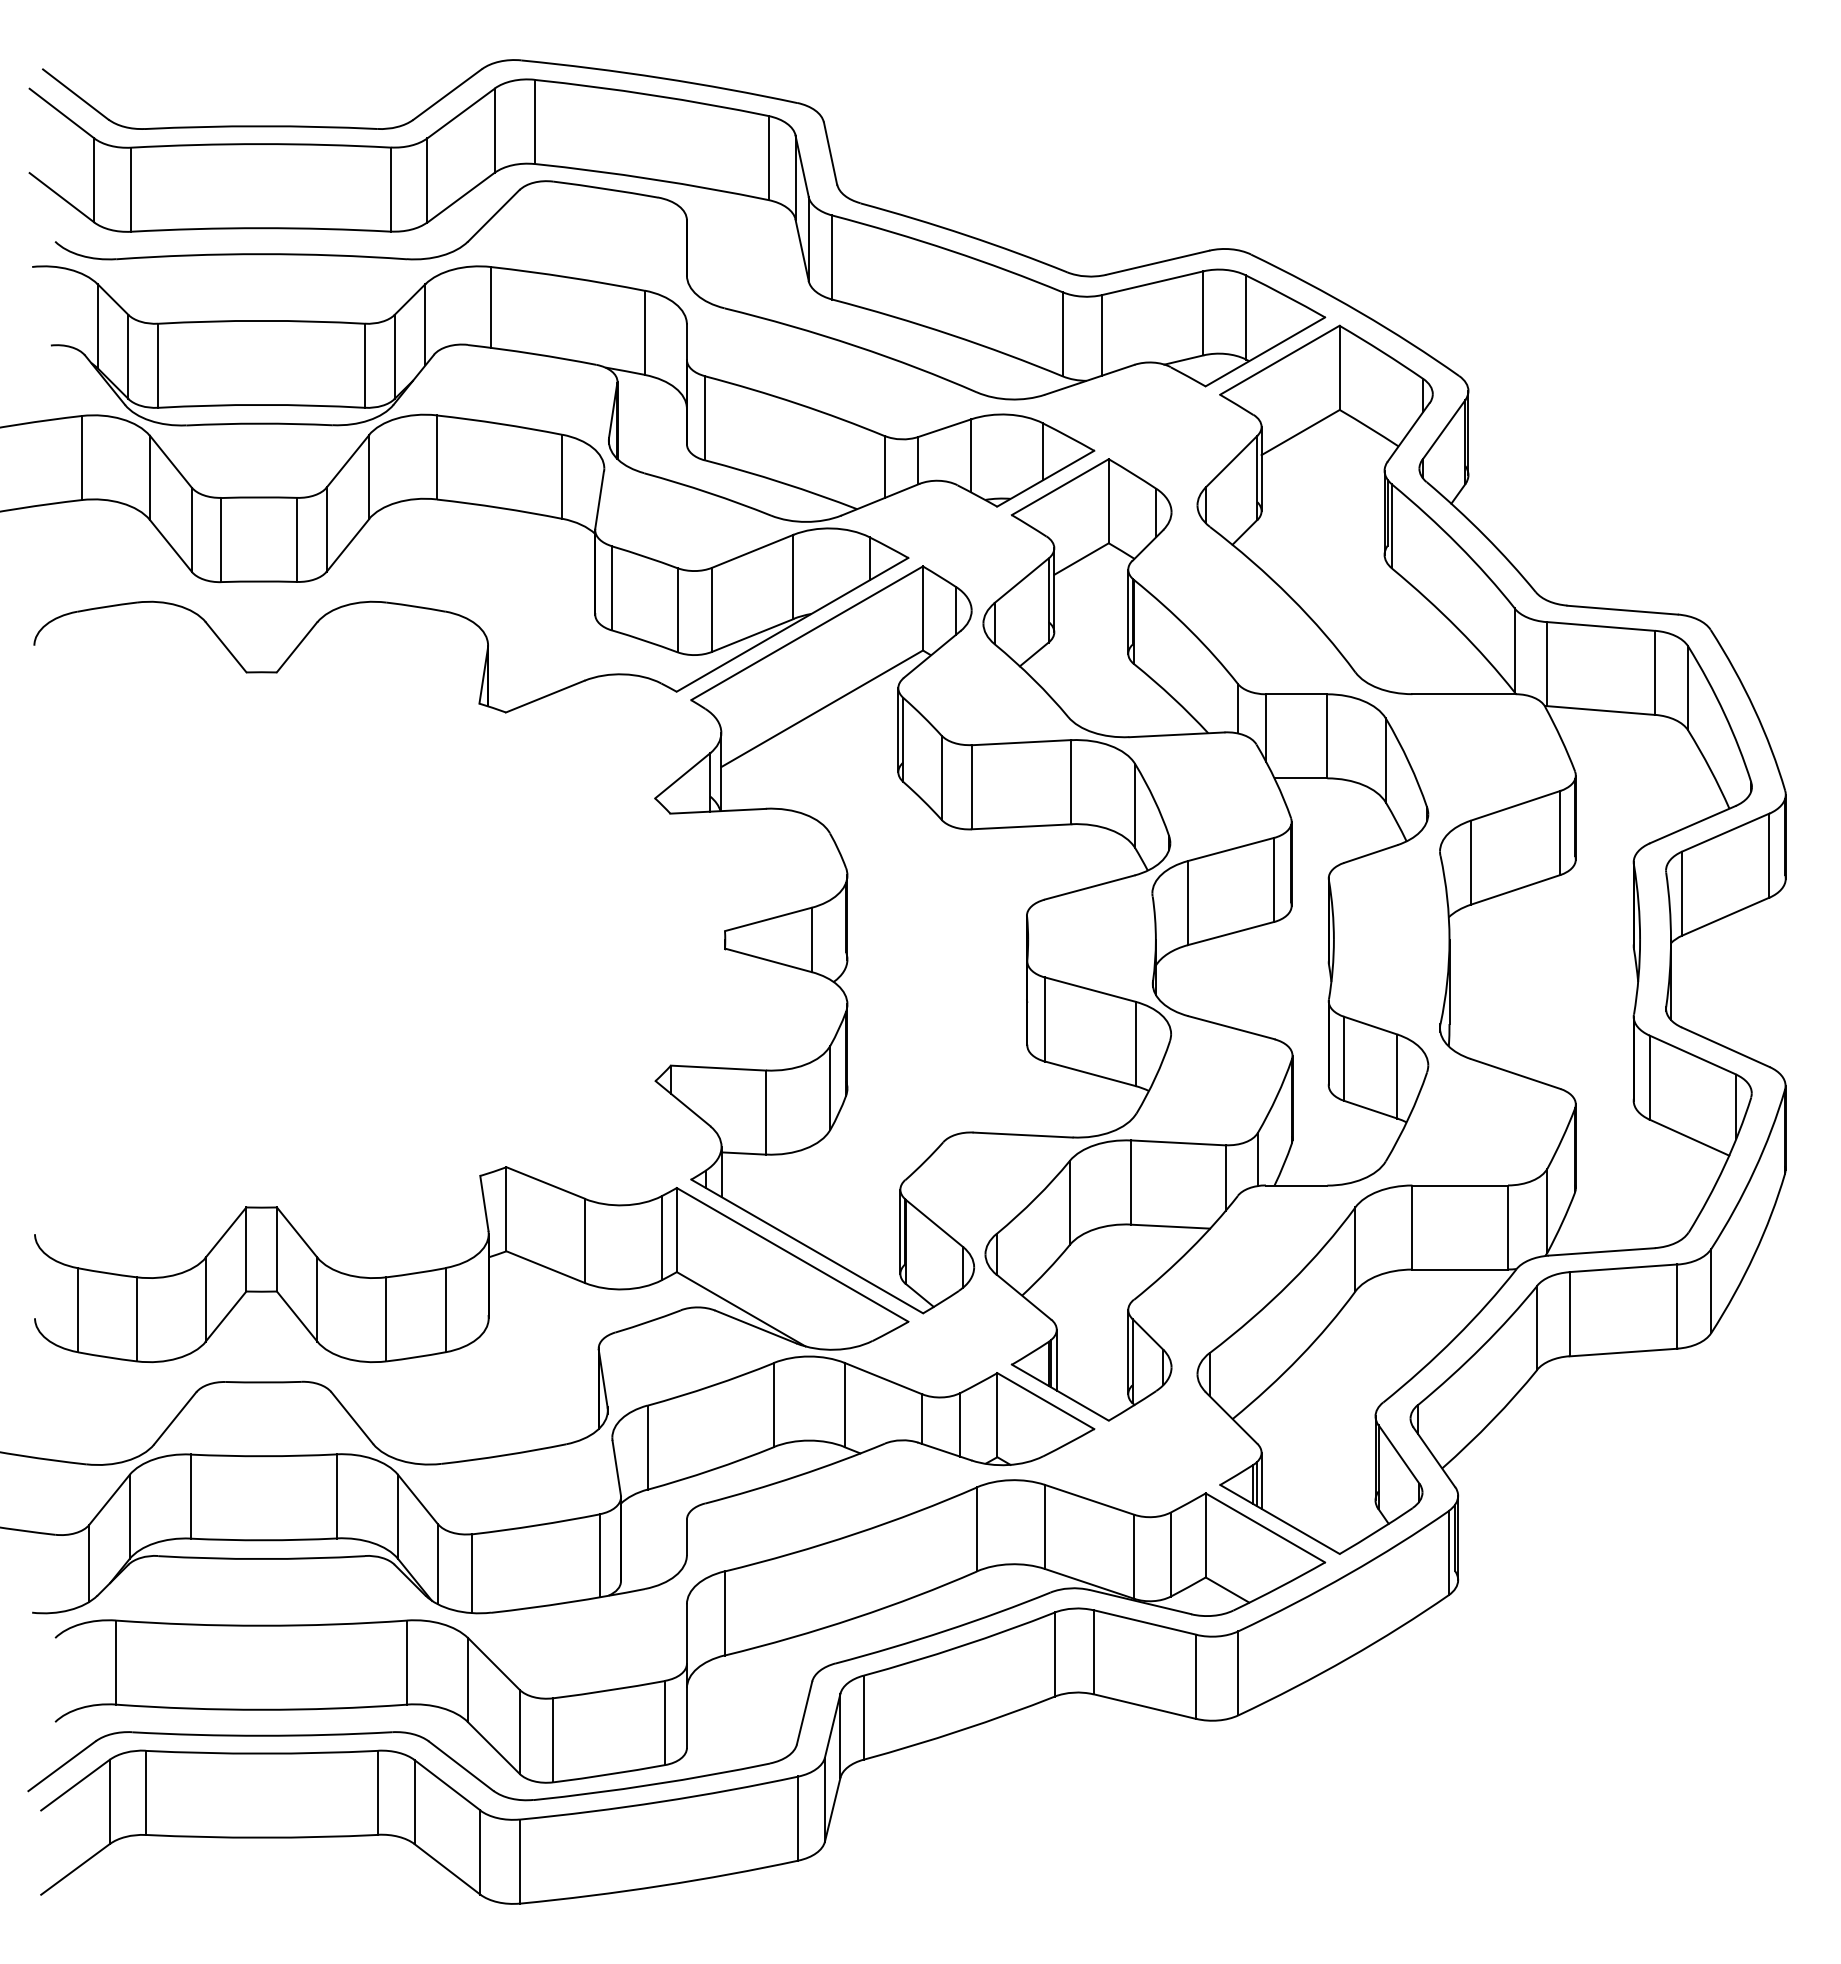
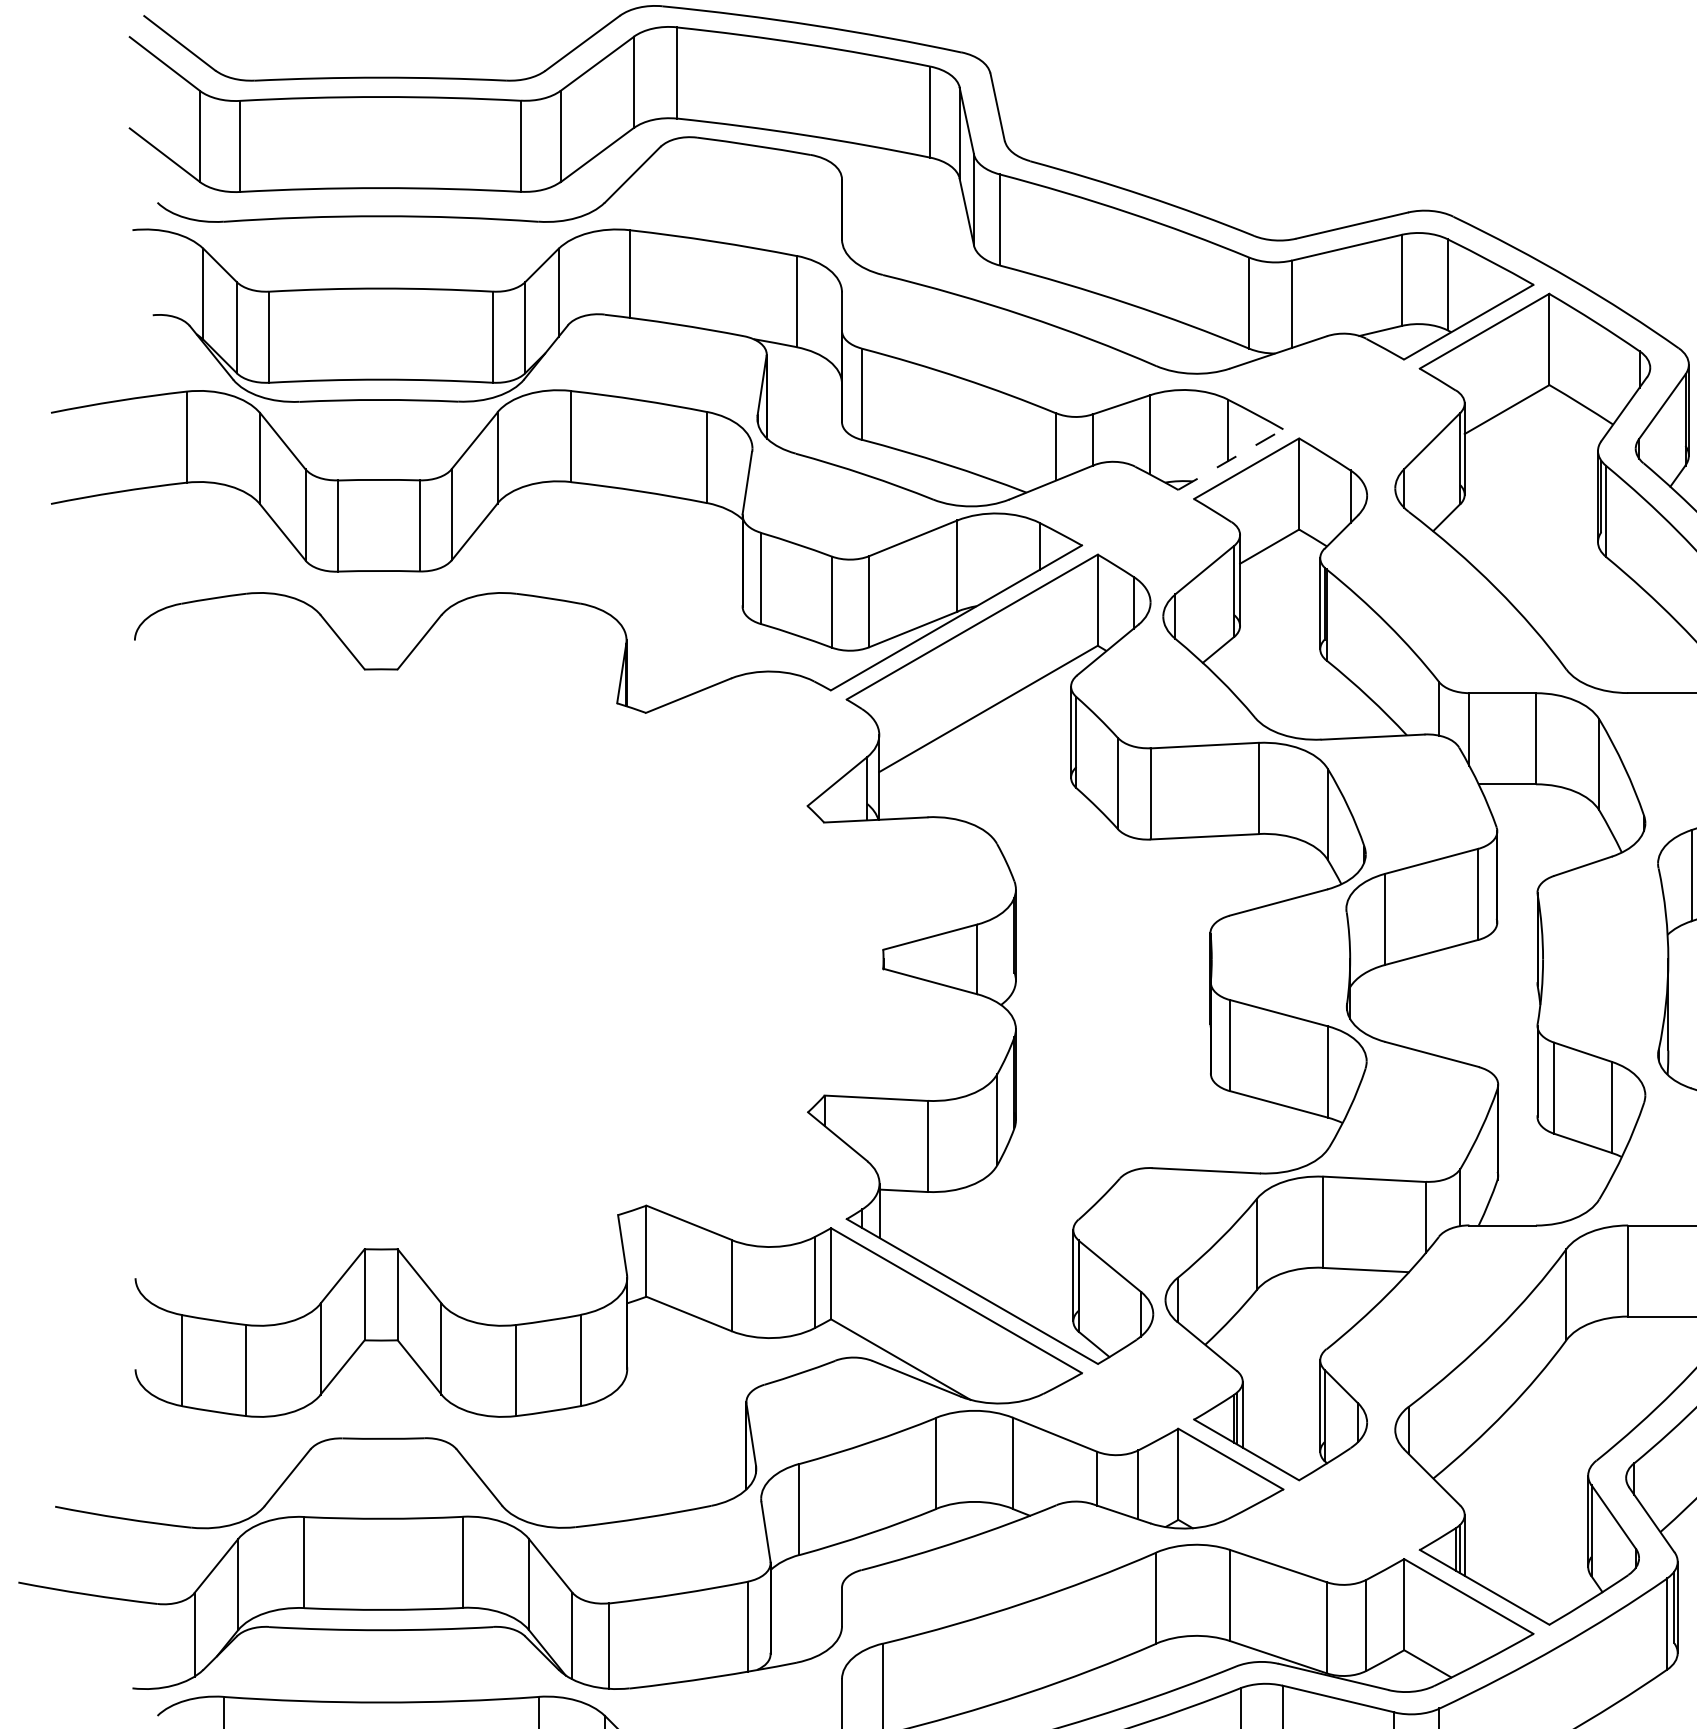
line: (1045, 478) -> (1230, 459), solid -> dashed

